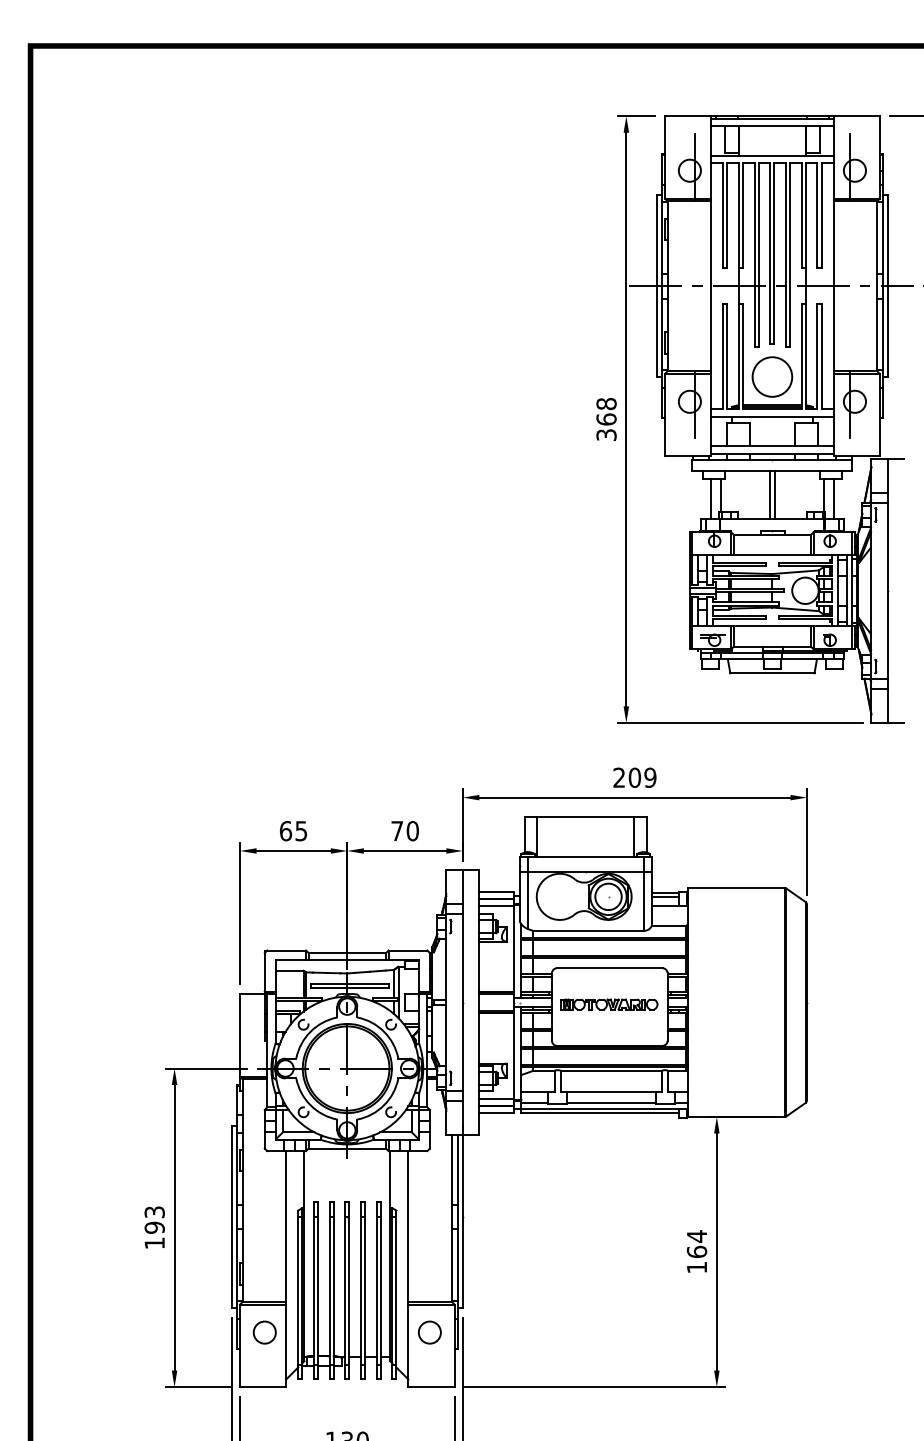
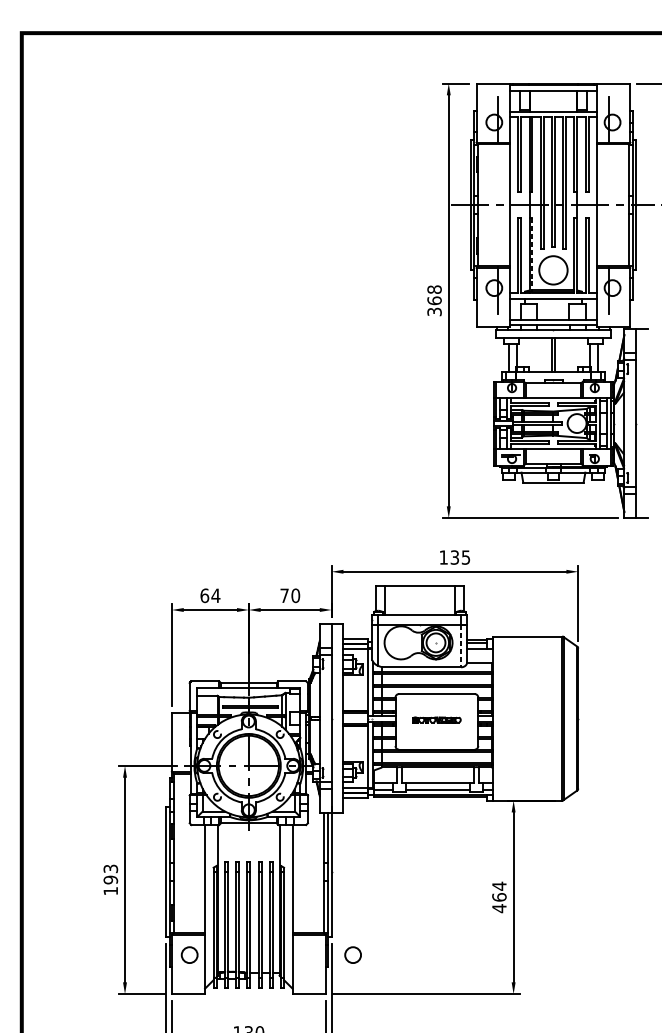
line: (743, 357) -> (532, 256), solid -> dashed
text: (634, 777) -> (454, 557), 209 -> 135
text: (300, 831) -> (215, 596), 65 -> 64
line: (643, 902) -> (461, 646), solid -> dashed
part: (609, 1004) -> (436, 720), size x0.7
text: (696, 1267) -> (499, 908), 164 -> 464
circle: (429, 1332) -> (352, 955), moved

